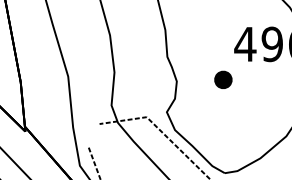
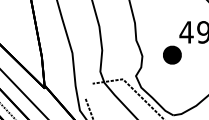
part: (223, 80) -> (172, 55), size x1.6

